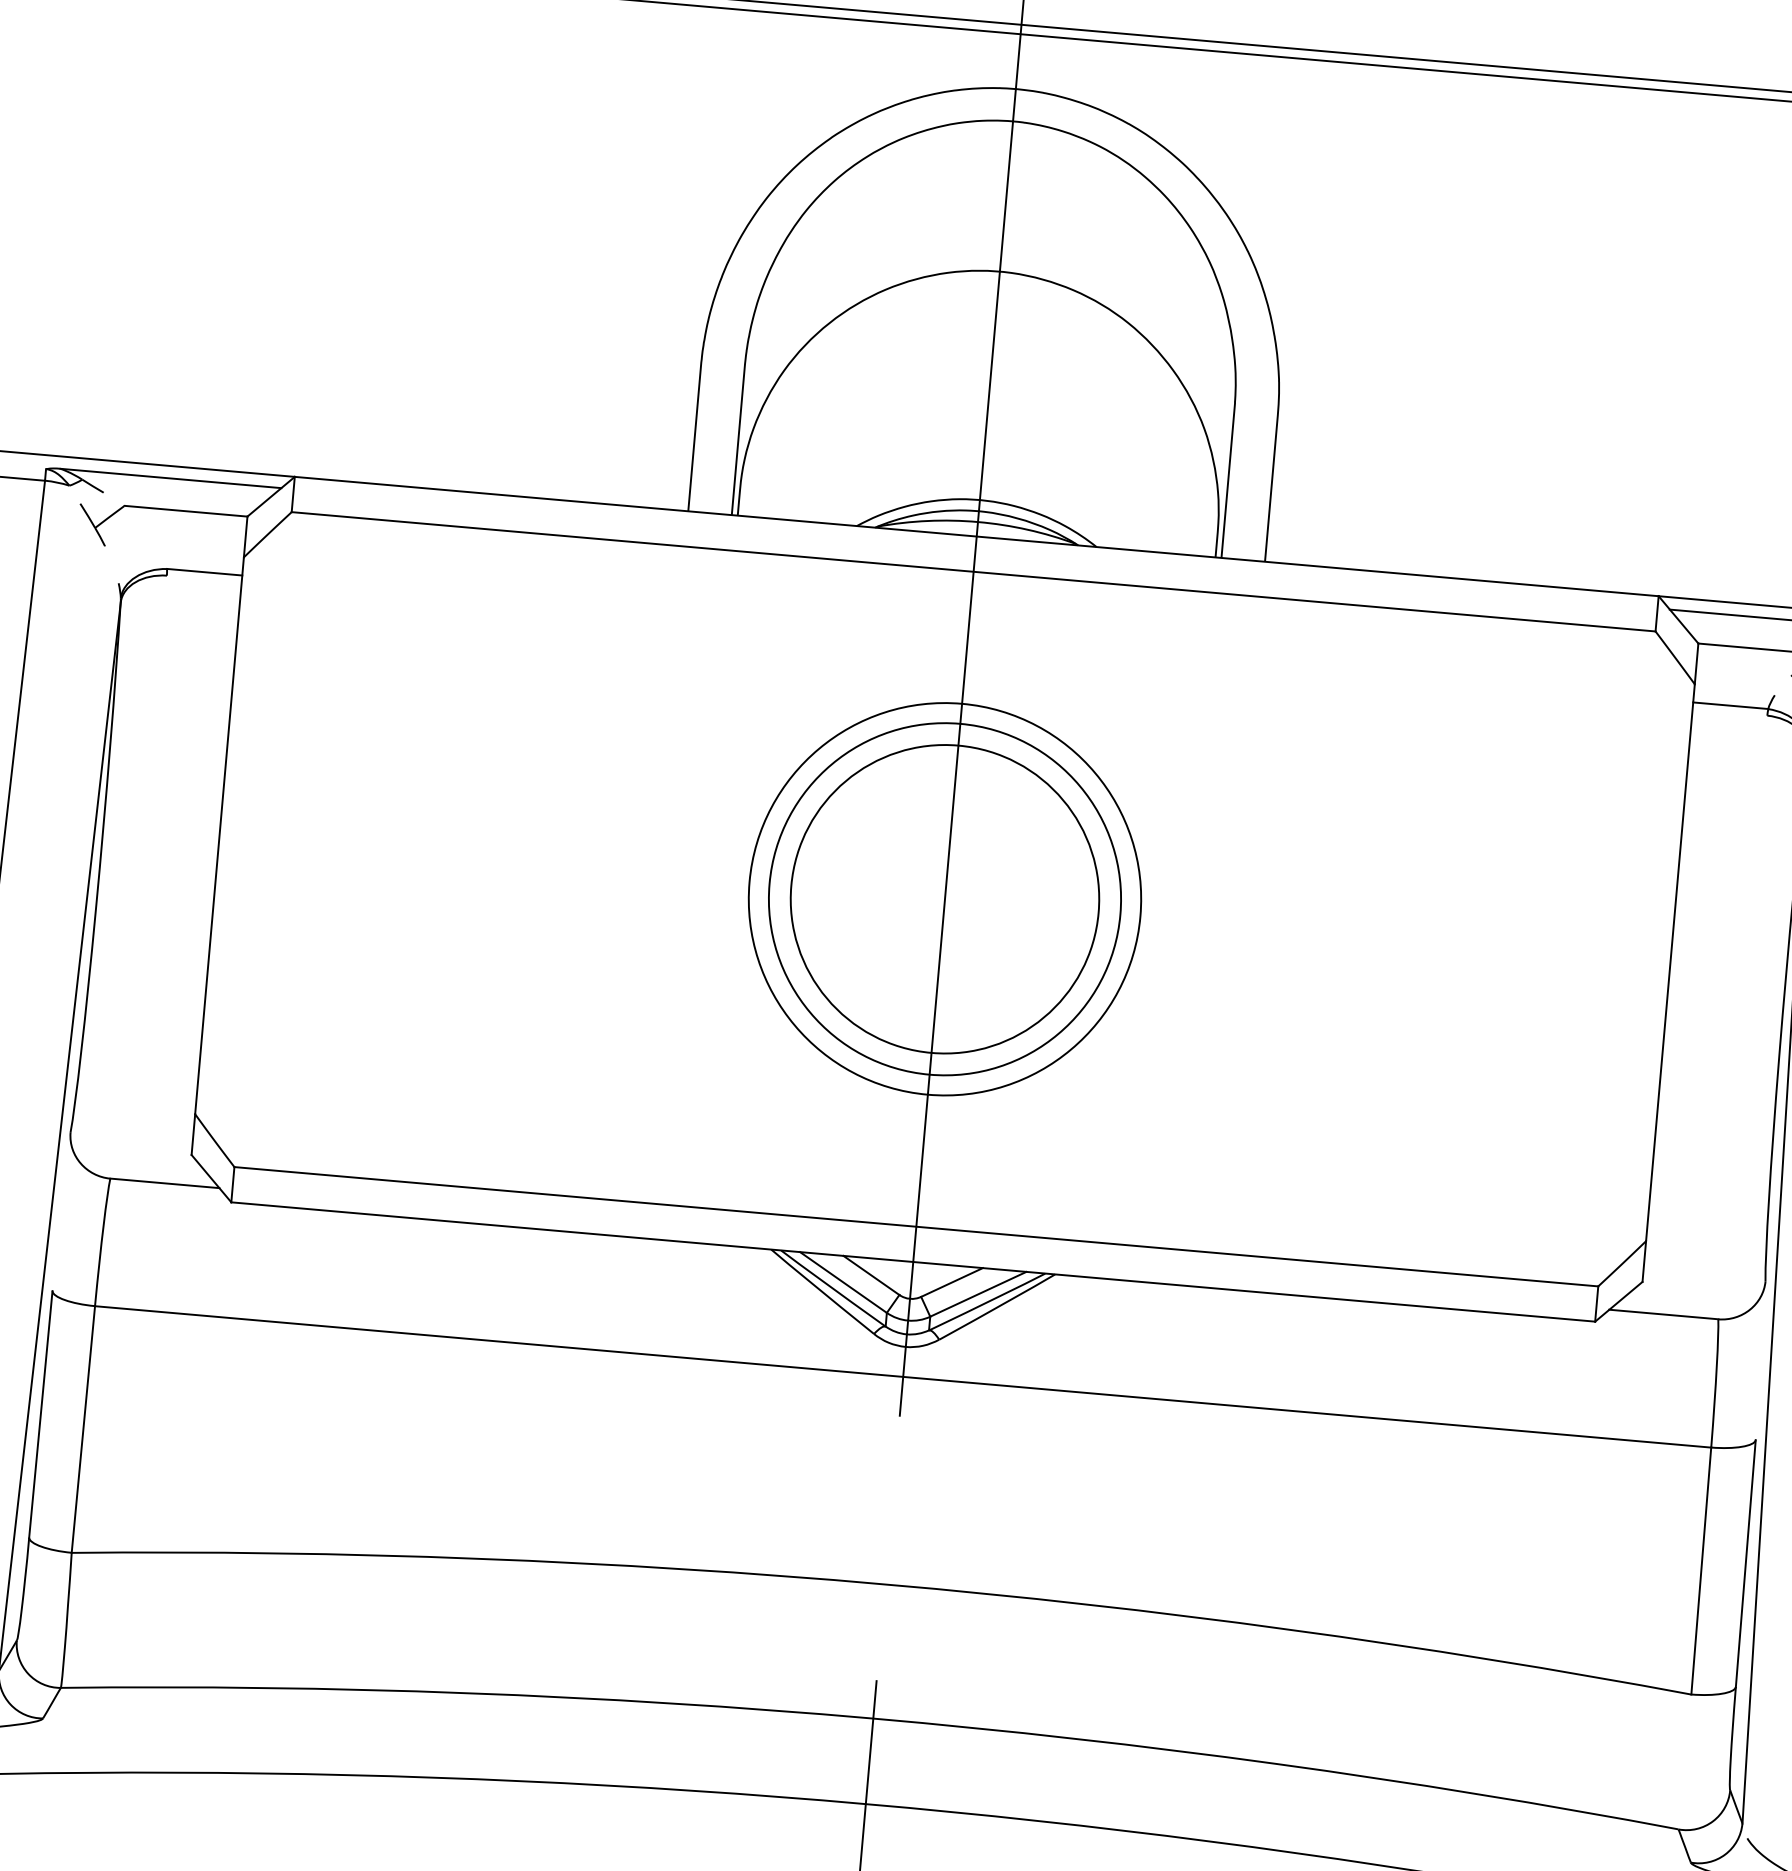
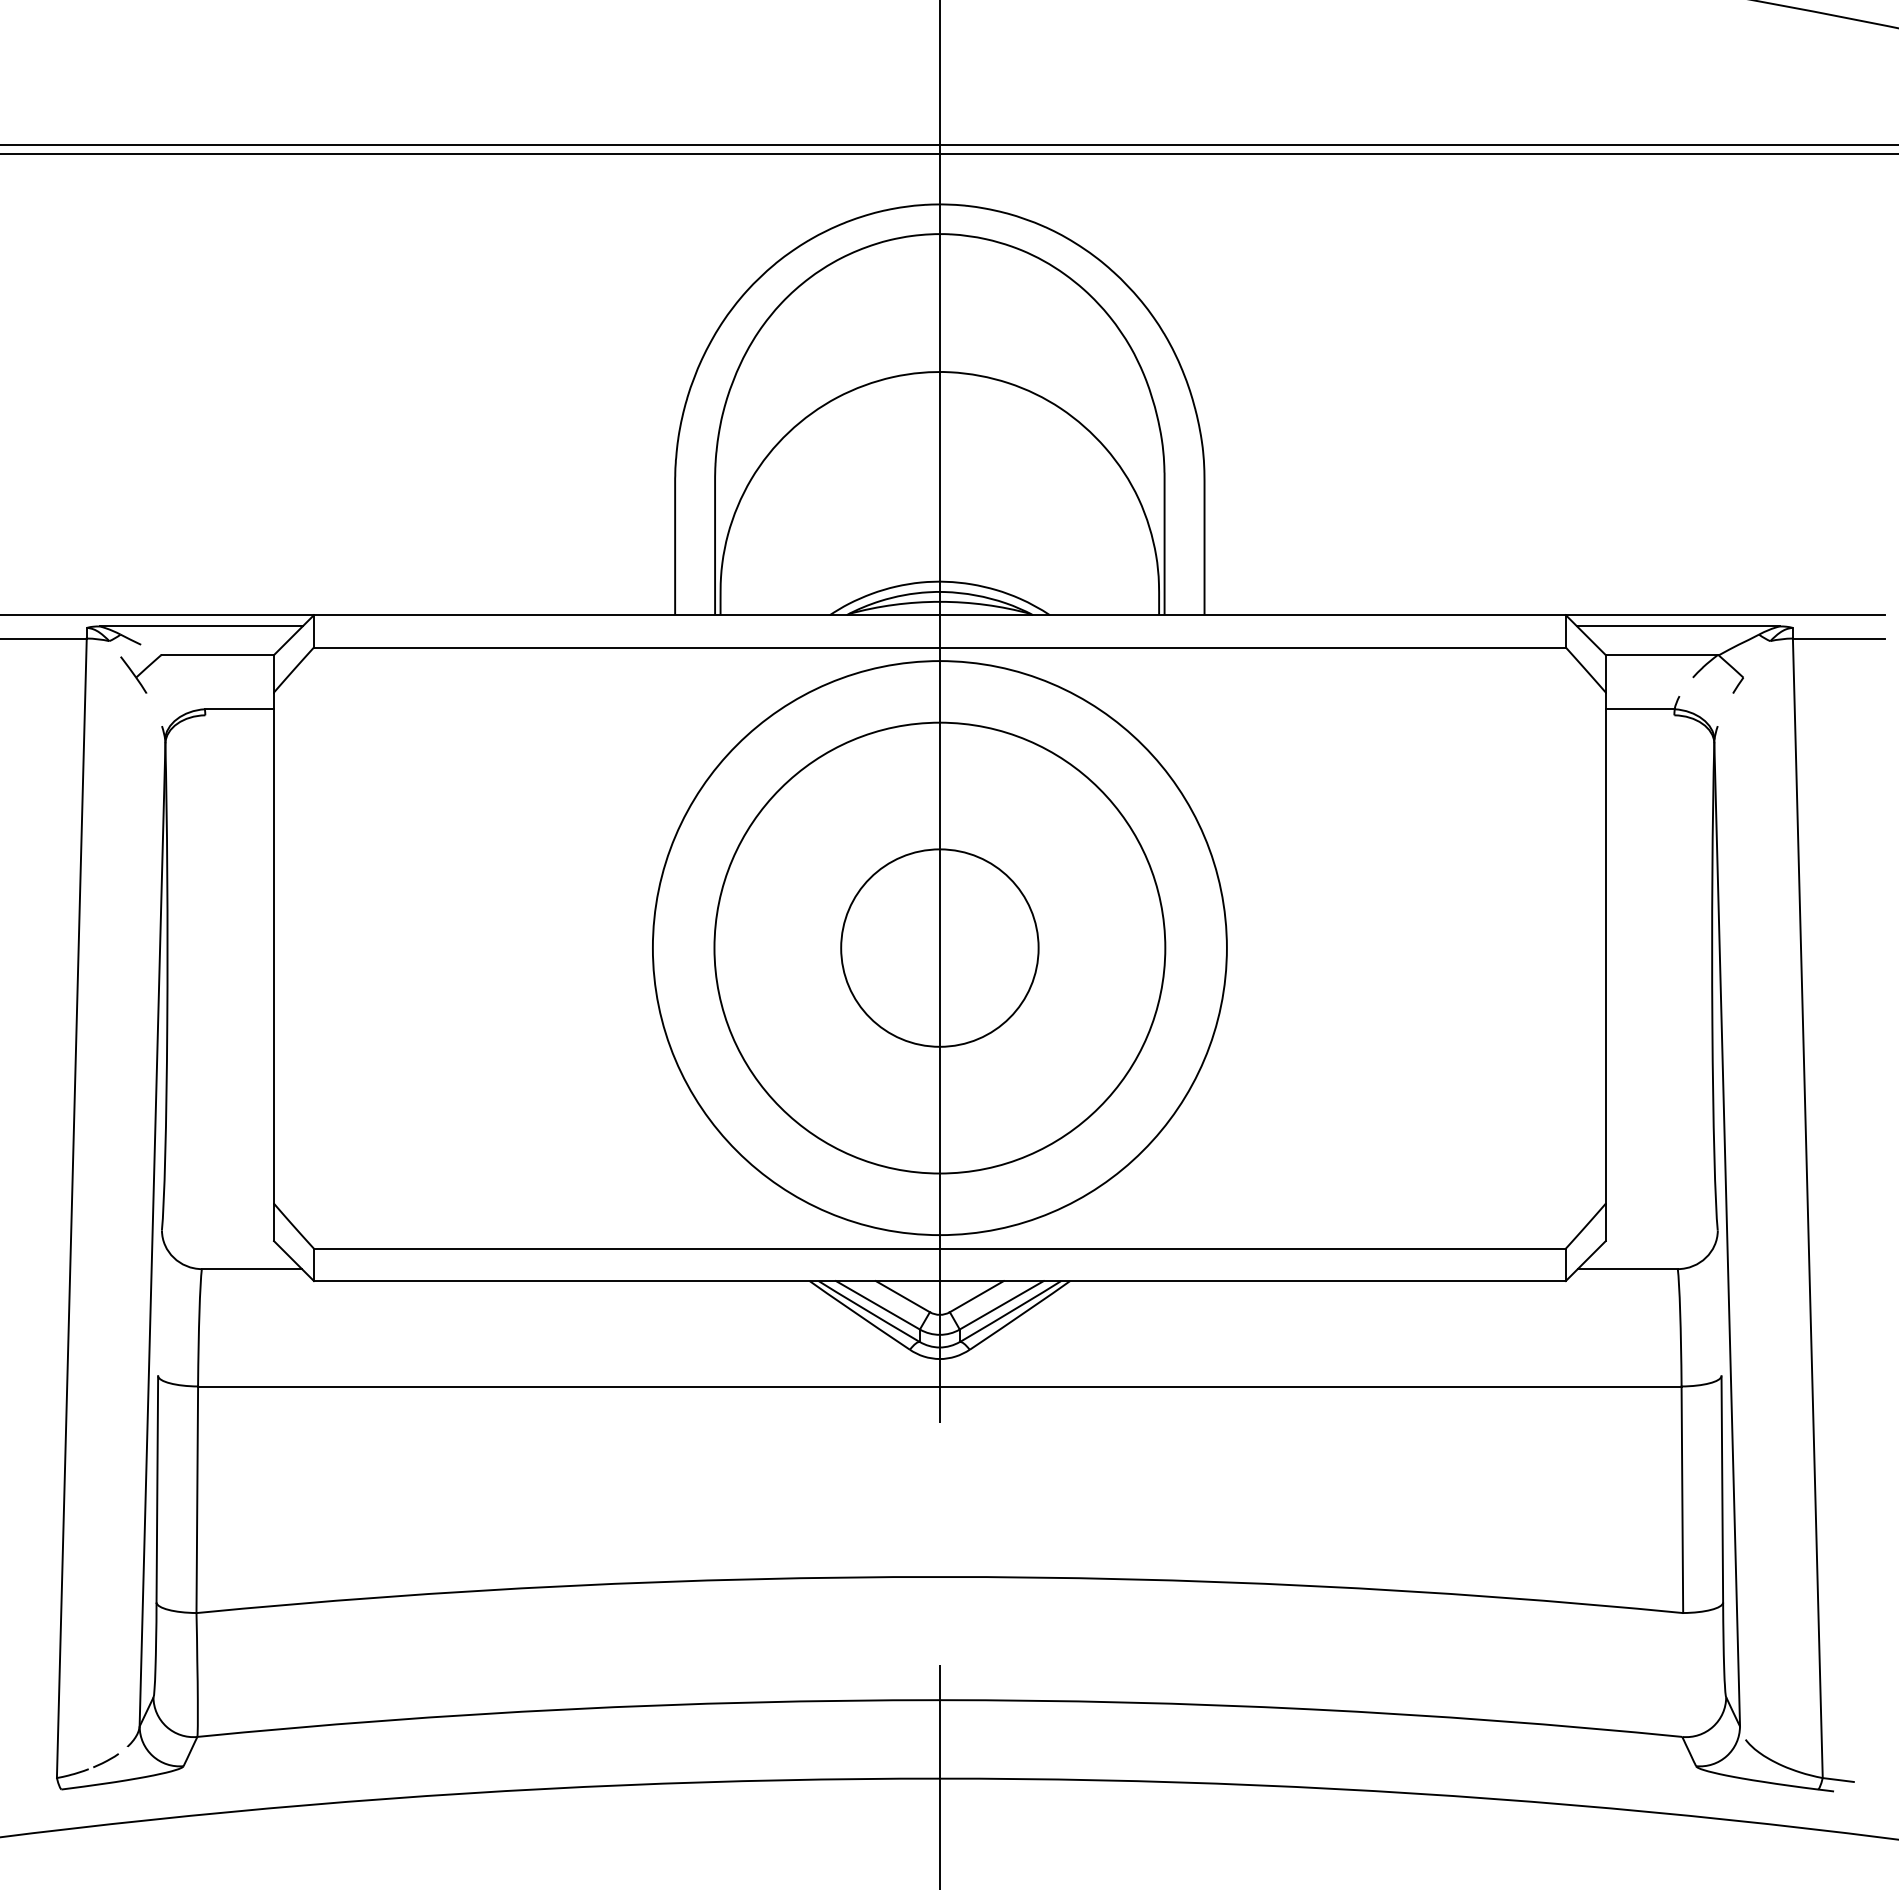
circle: (944, 898) -> (939, 947), size x1.6
circle: (944, 899) -> (939, 948), size x0.7
circle: (944, 899) -> (939, 948), size x1.4

